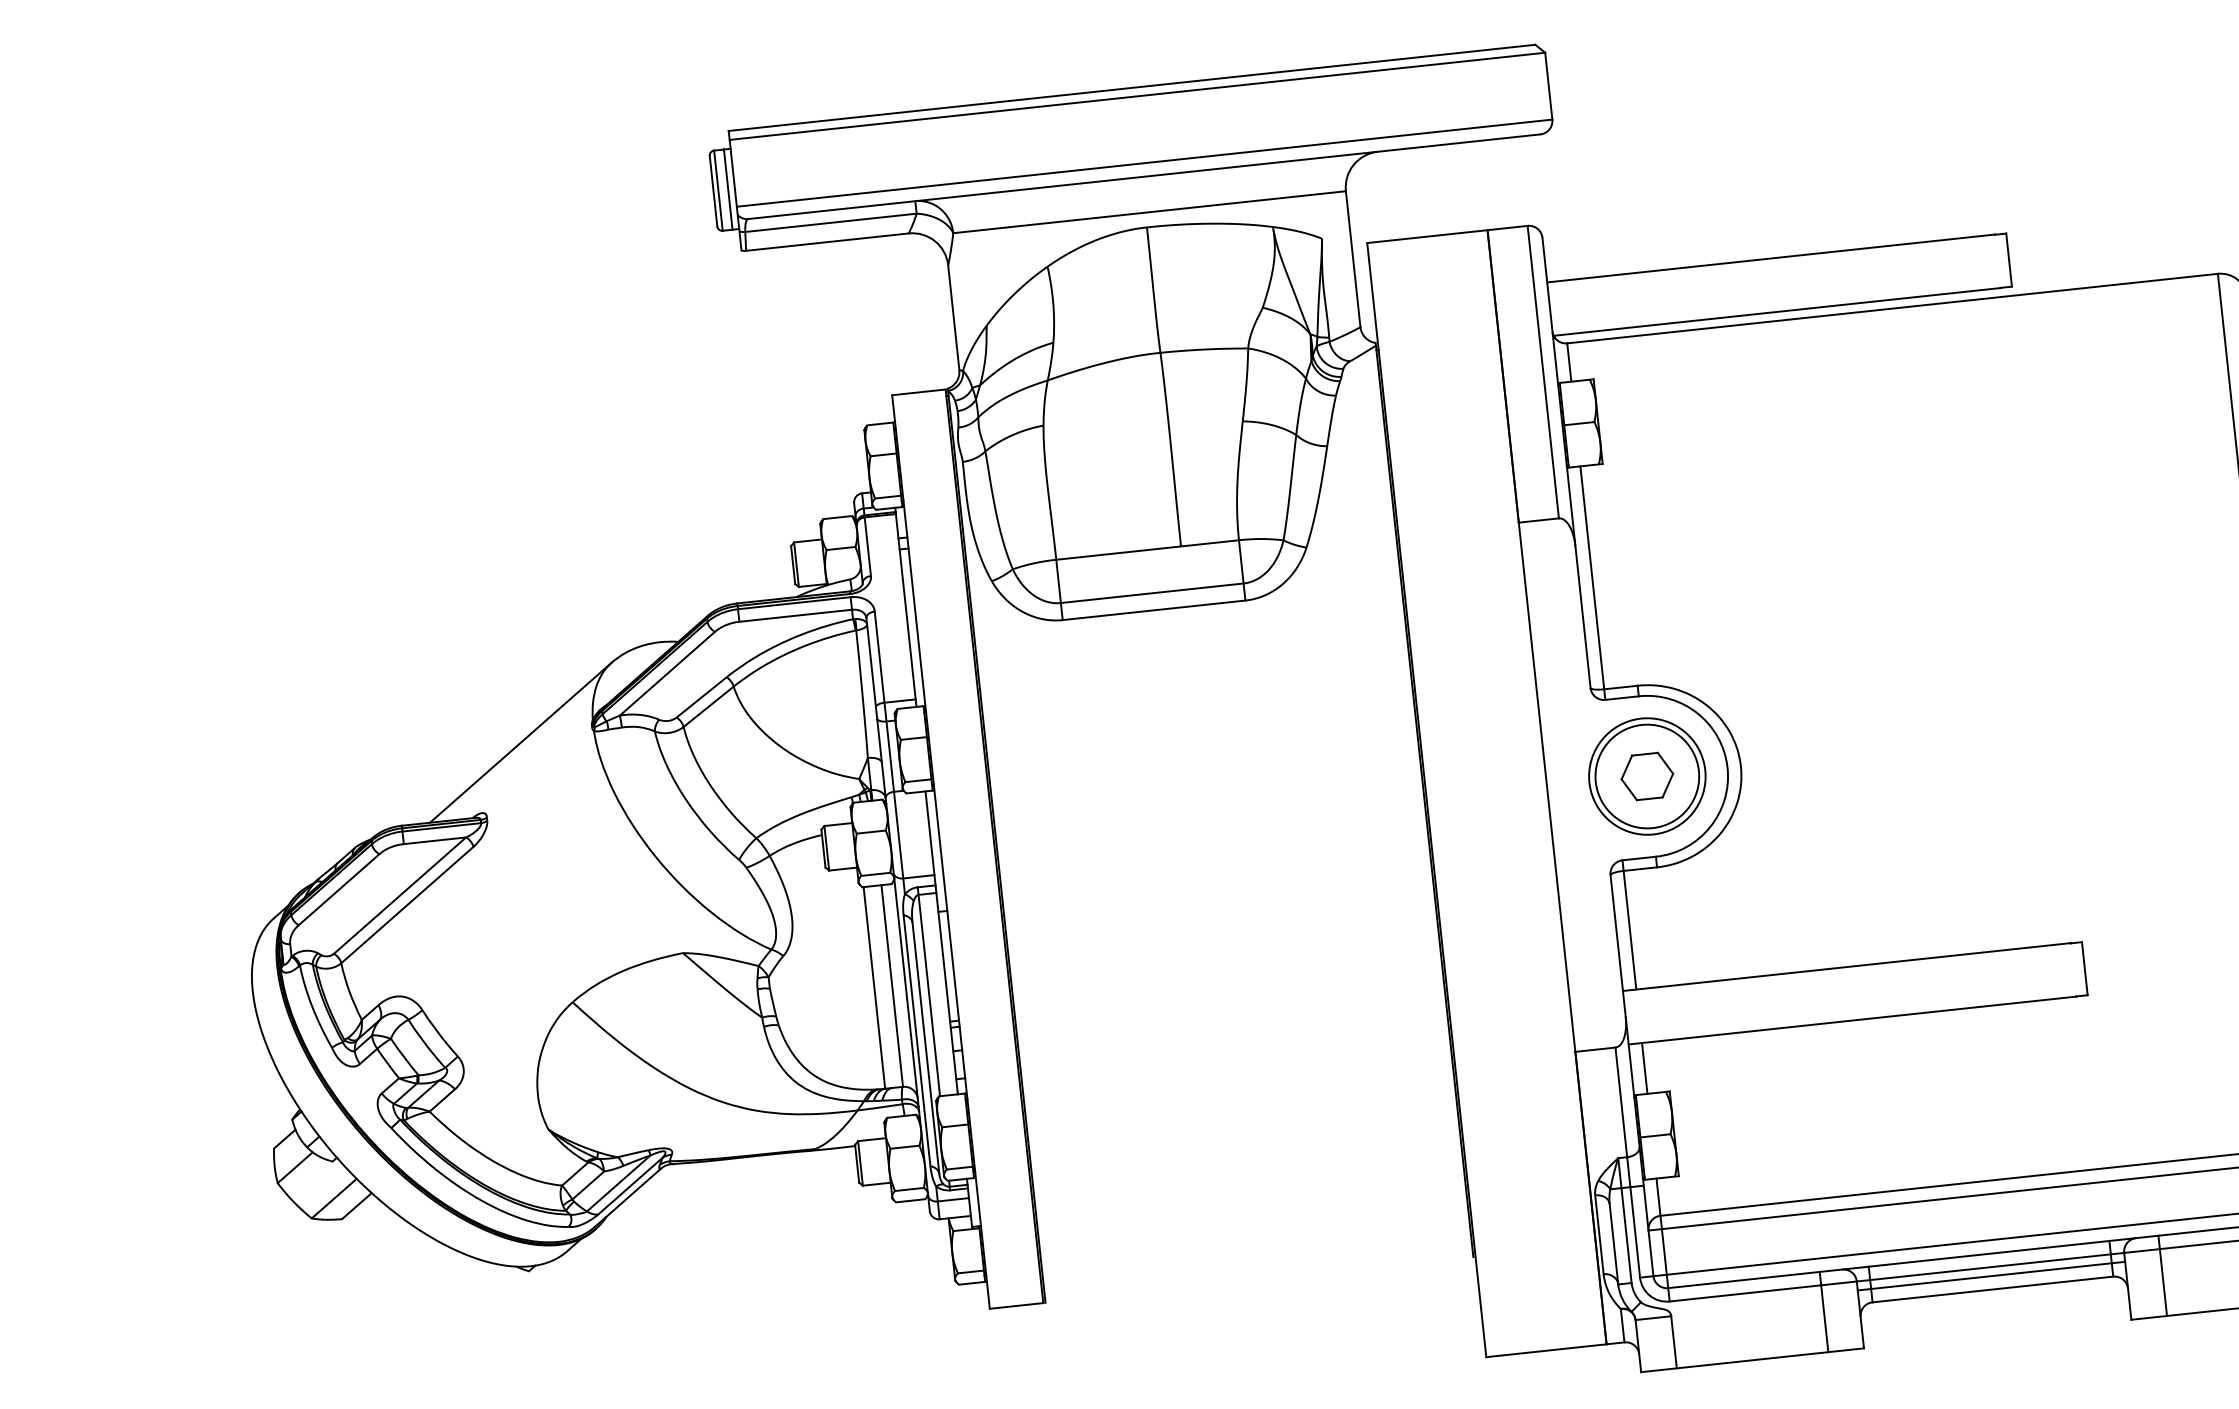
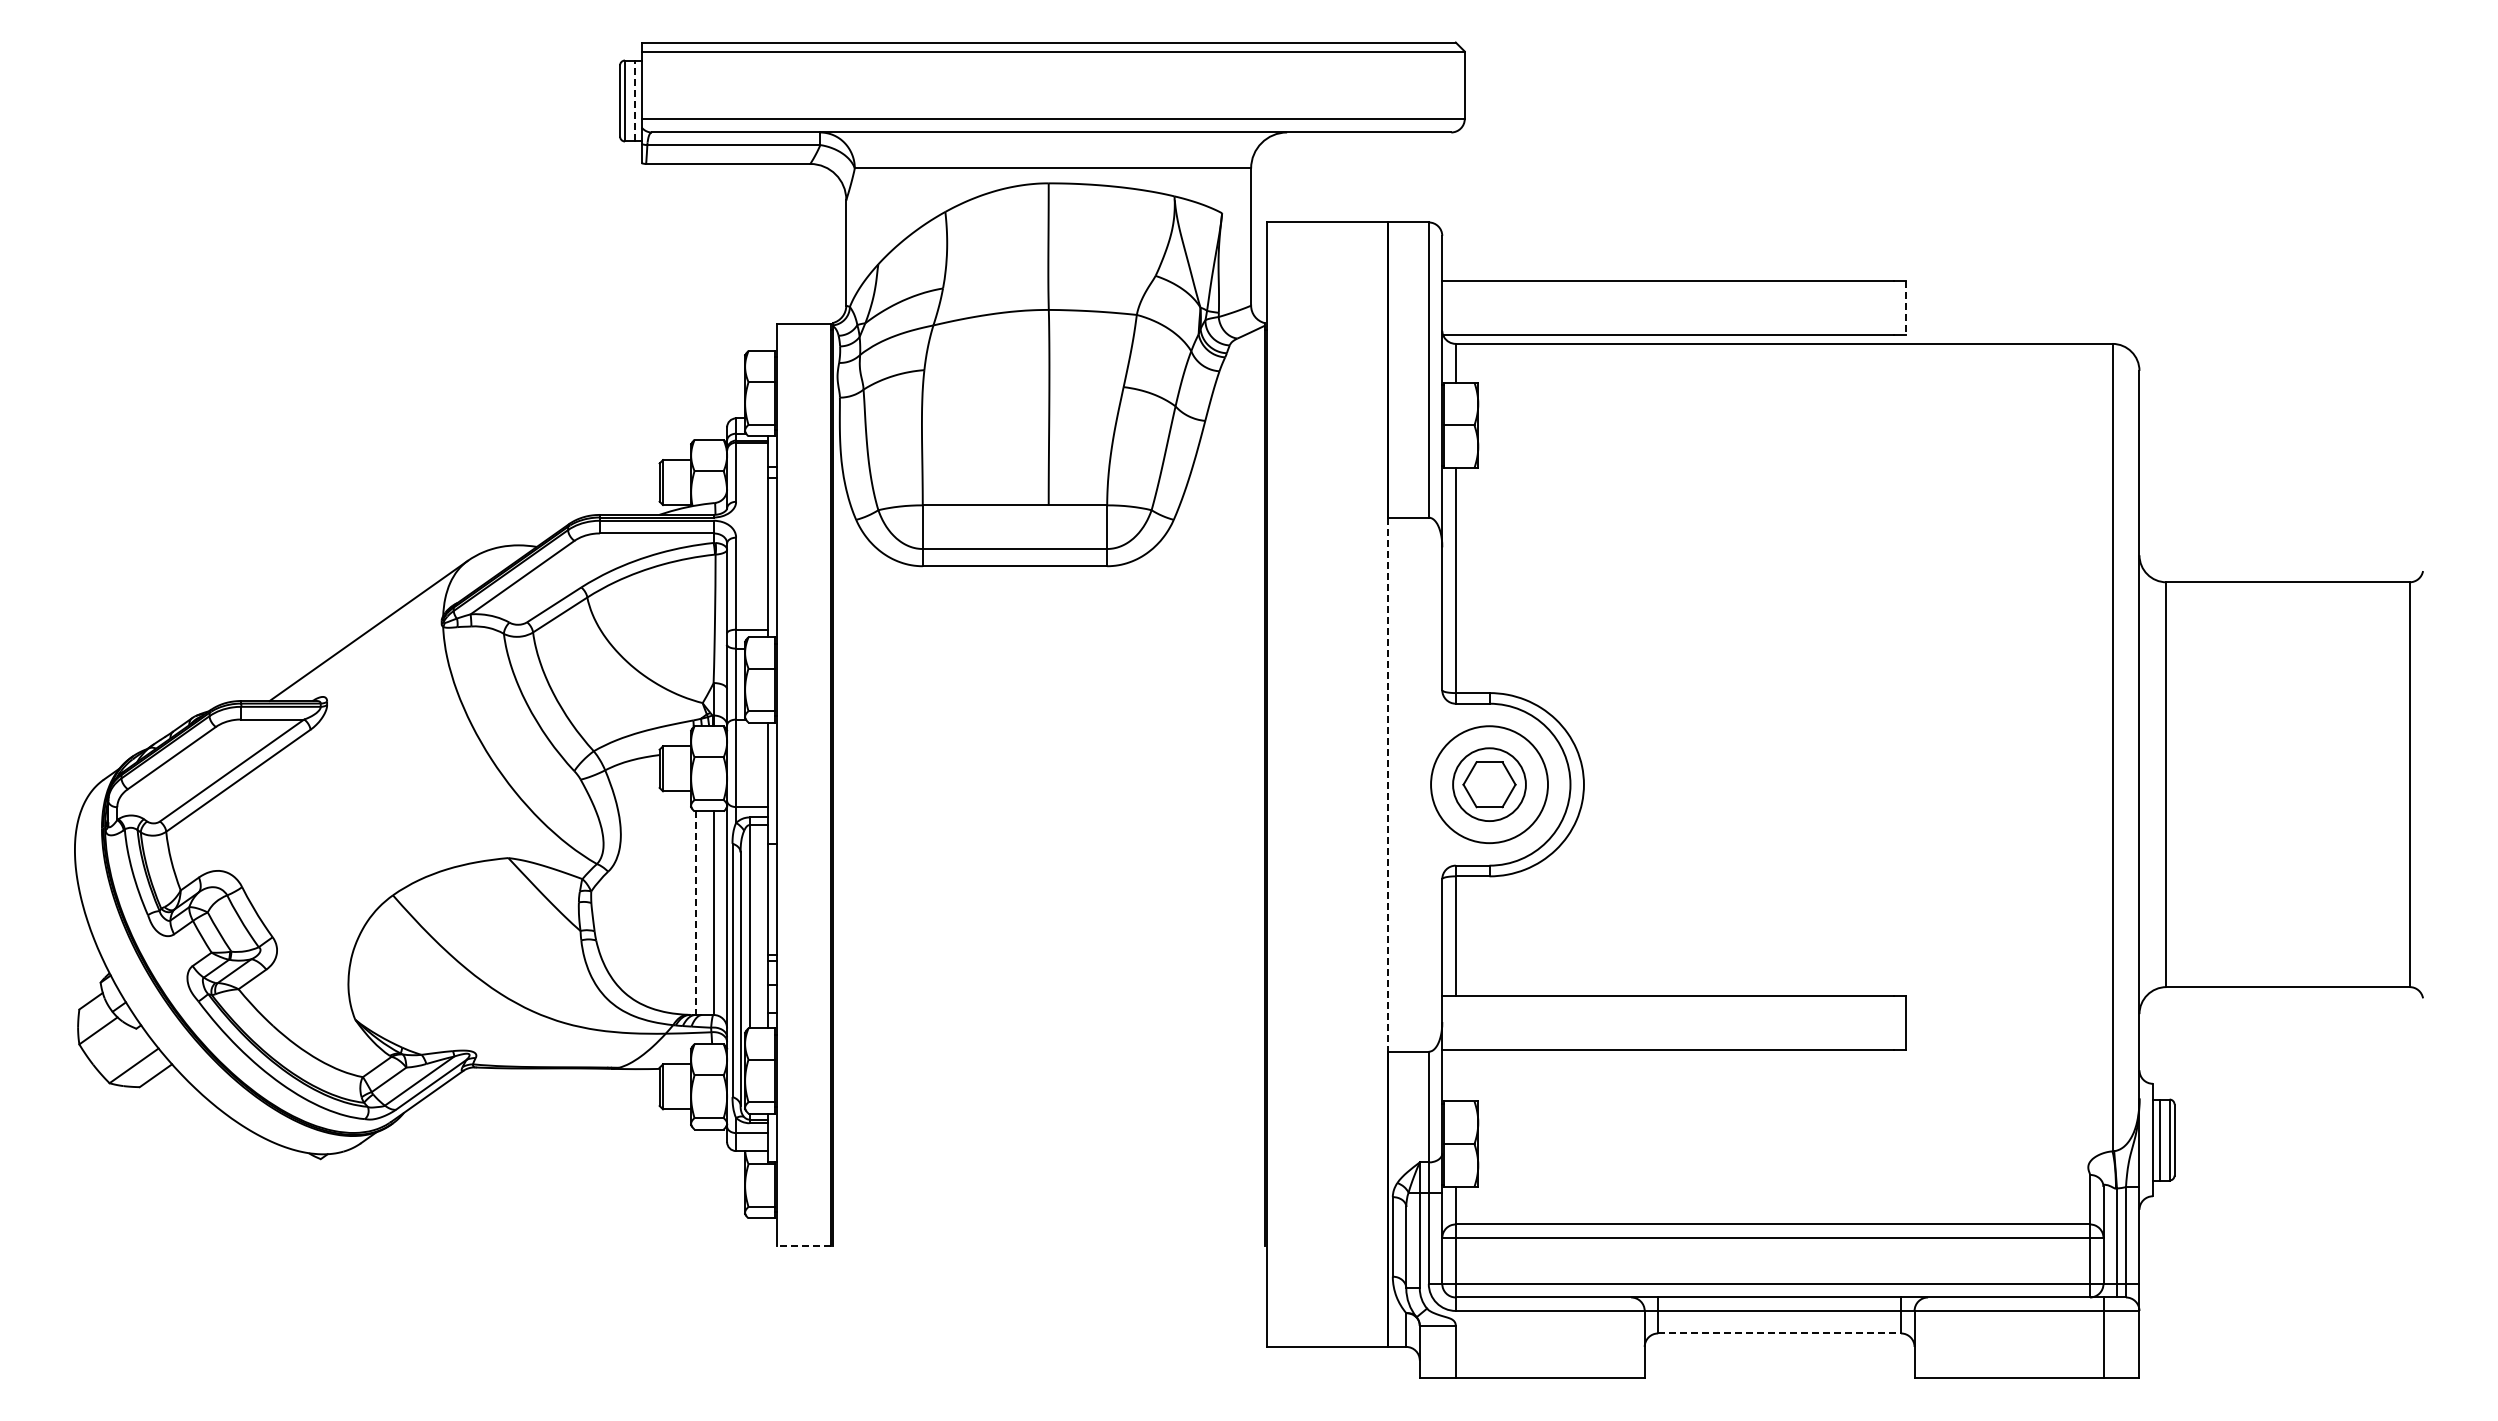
line: (727, 189) -> (634, 100), solid -> dashed
line: (2008, 259) -> (1905, 307), solid -> dashed
circle: (1647, 776) -> (1489, 784), size x0.7
line: (1547, 788) -> (1388, 785), solid -> dashed
line: (874, 988) -> (695, 913), solid -> dashed
line: (1644, 1068) -> (1455, 1075), removed
line: (1991, 1275) -> (1779, 1319), removed
line: (2162, 1275) -> (1950, 1337), removed
line: (1993, 1289) -> (1780, 1333), solid -> dashed
line: (1016, 1305) -> (803, 1245), solid -> dashed
line: (1823, 1311) -> (1608, 1337), removed

